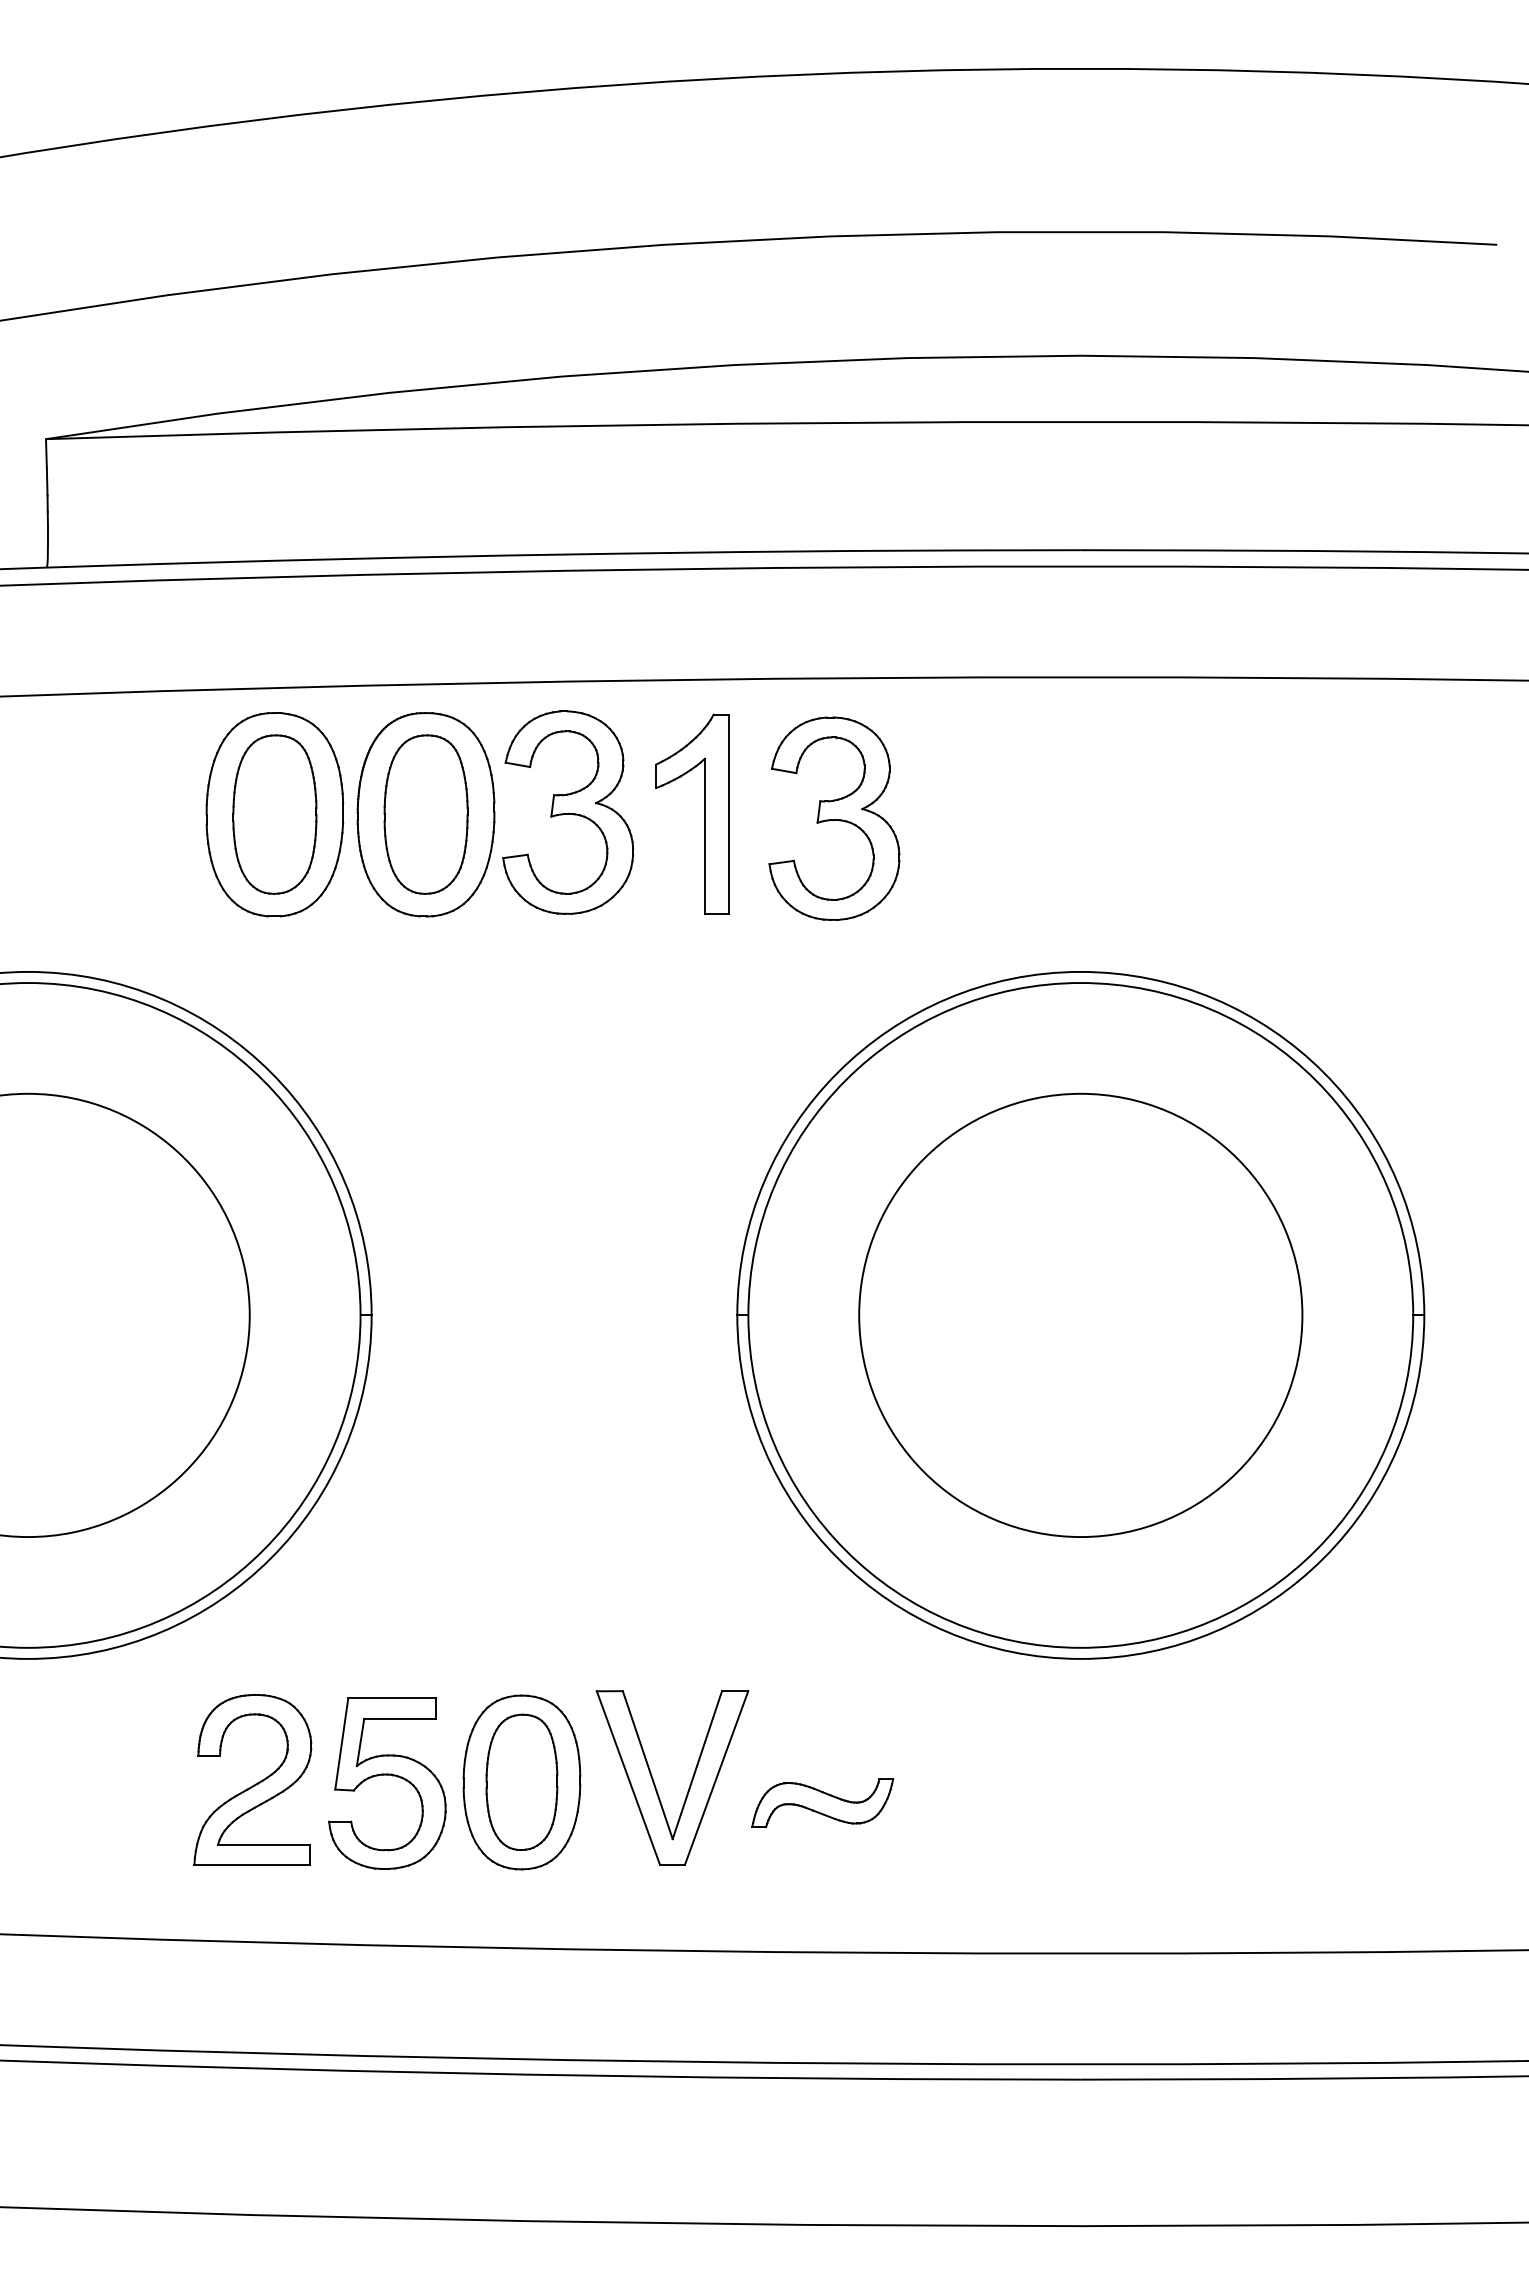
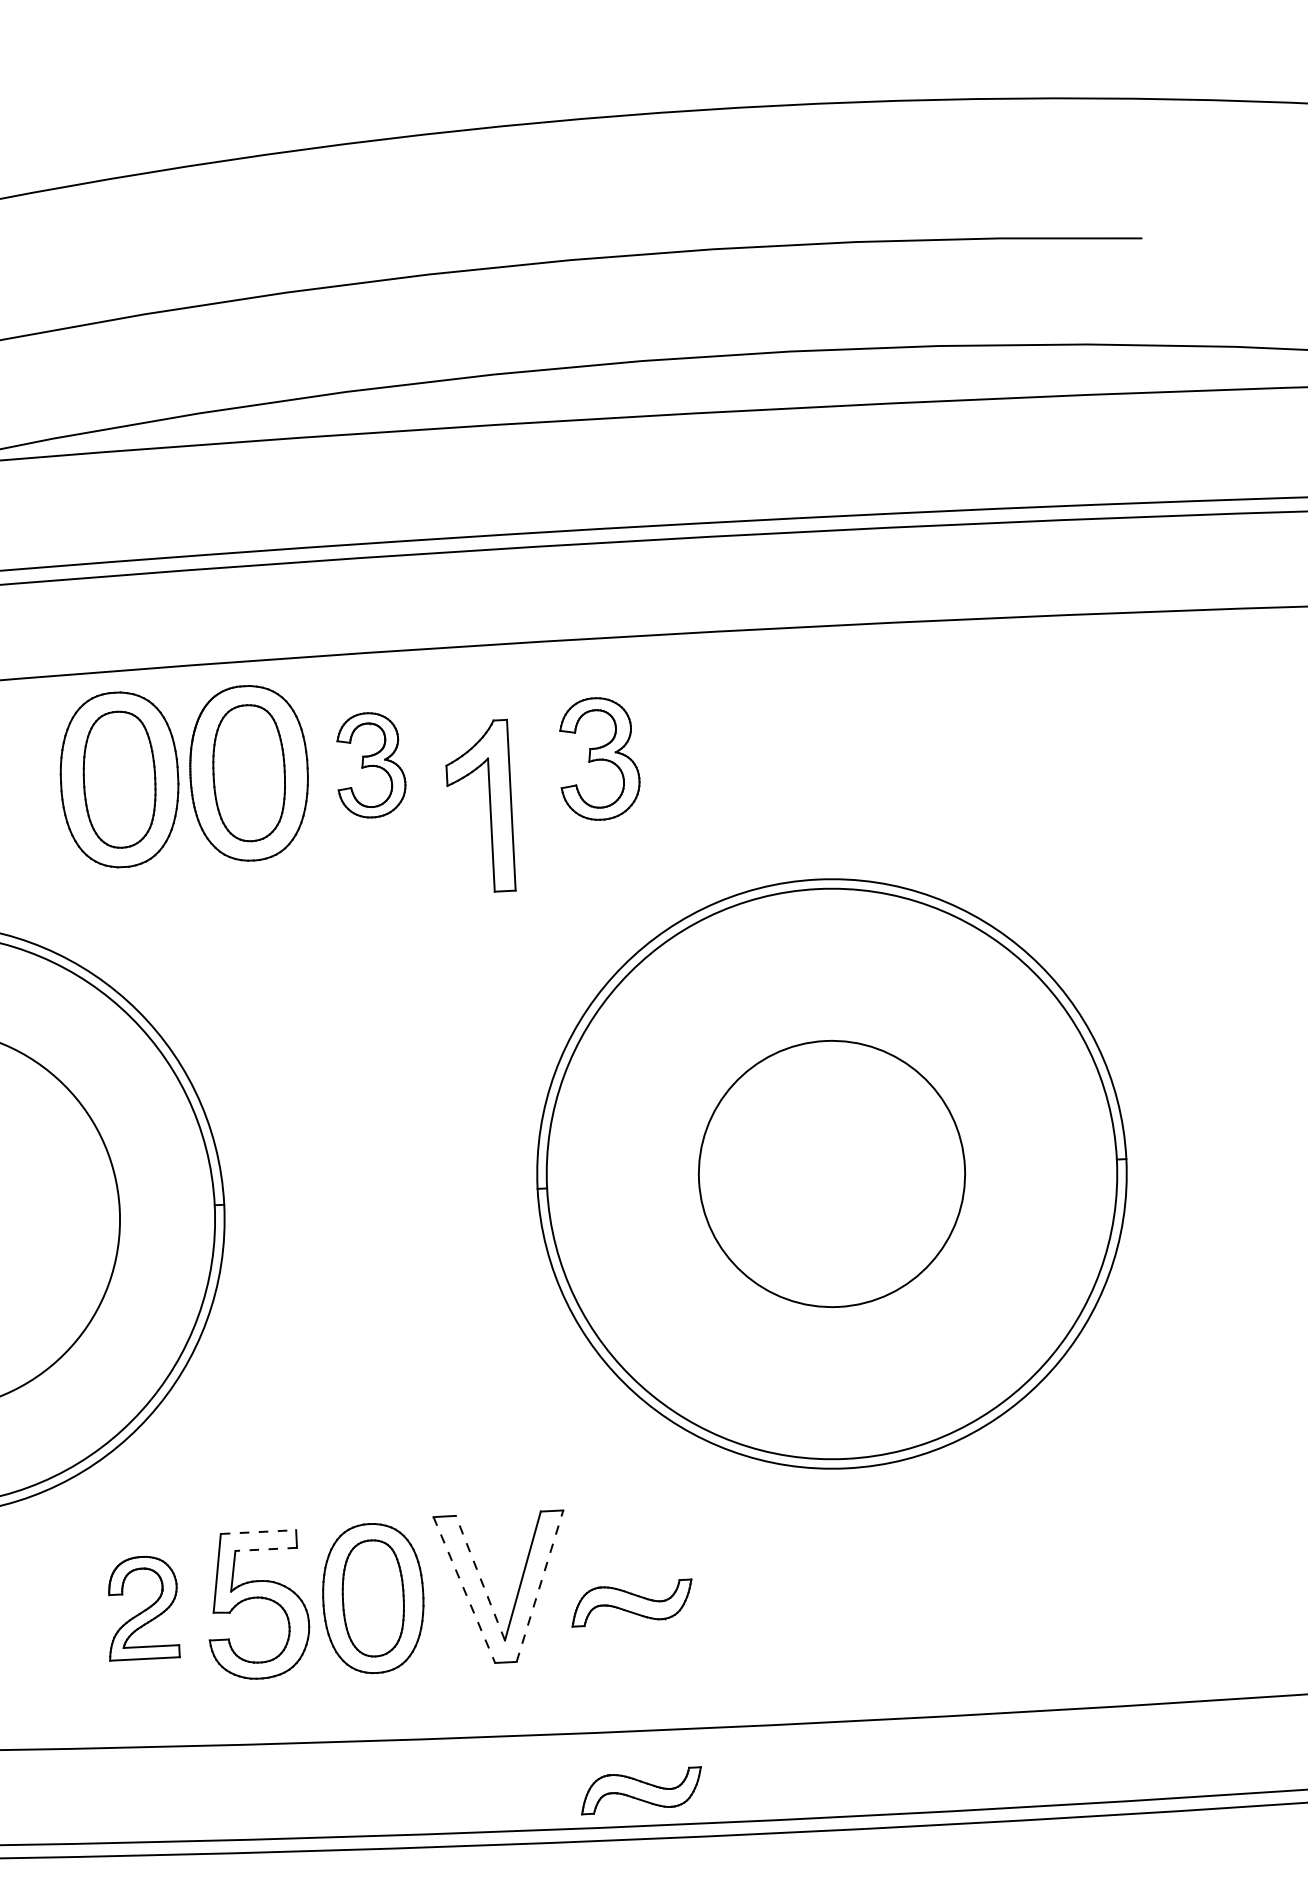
part: (568, 812) -> (371, 765), size x0.6
part: (704, 813) -> (490, 805), moved
part: (834, 818) -> (599, 758), size x0.7
circle: (1080, 1315) -> (831, 1174), size x0.7
line: (392, 1698) -> (258, 1532), solid -> dashed
line: (400, 1718) -> (266, 1548), solid -> dashed
line: (647, 1764) -> (480, 1577), solid -> dashed
line: (716, 1777) -> (539, 1585), solid -> dashed
line: (628, 1778) -> (464, 1590), solid -> dashed
part: (252, 1779) -> (142, 1607), size x0.7
part: (822, 2021) -> (641, 1790), added

